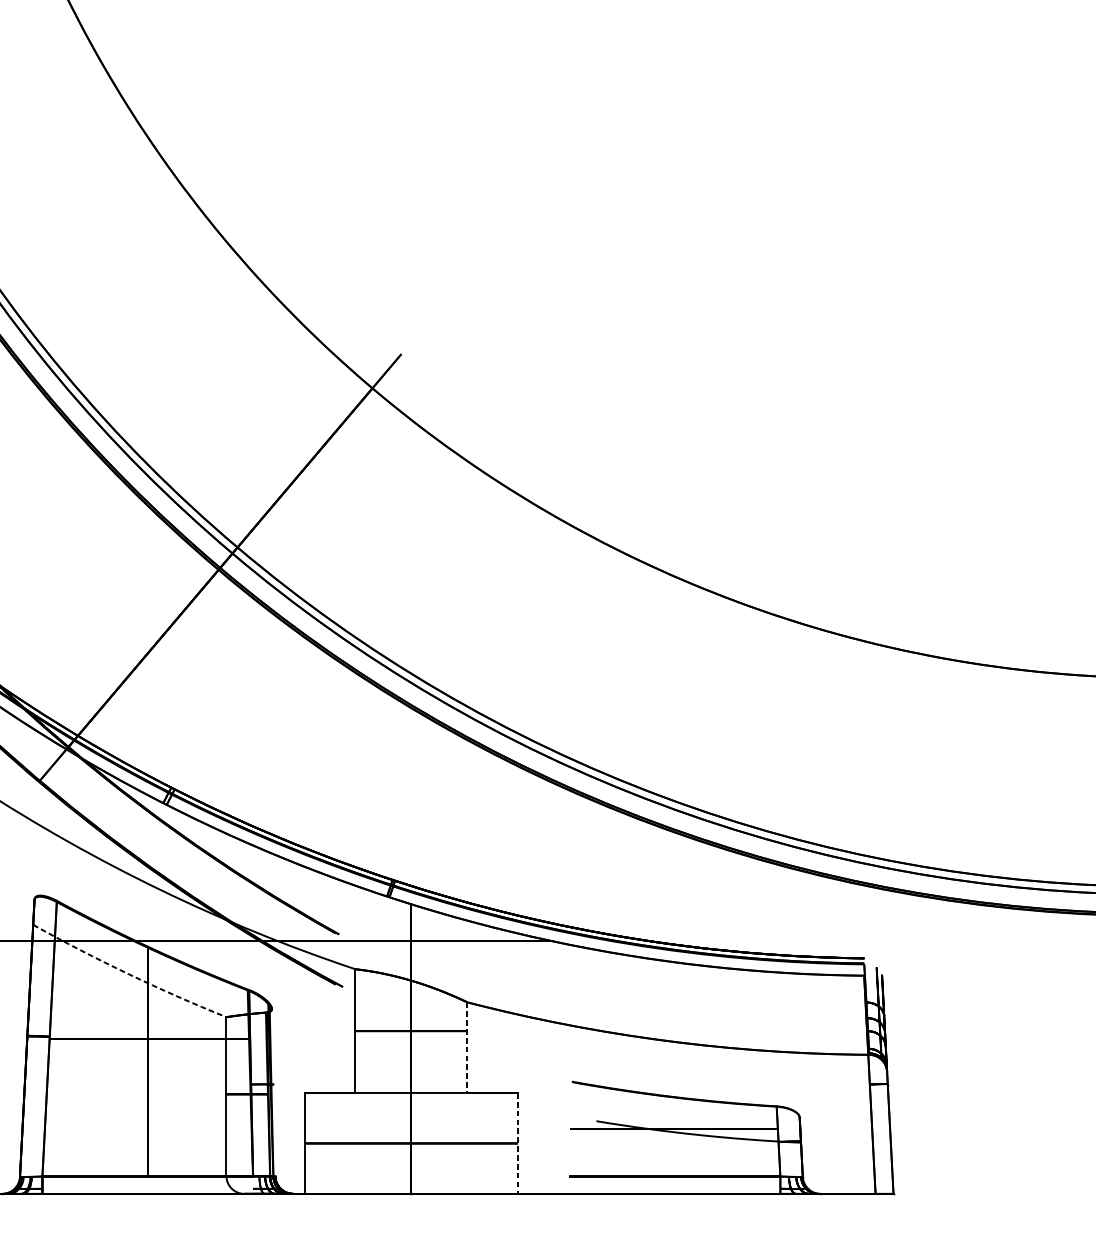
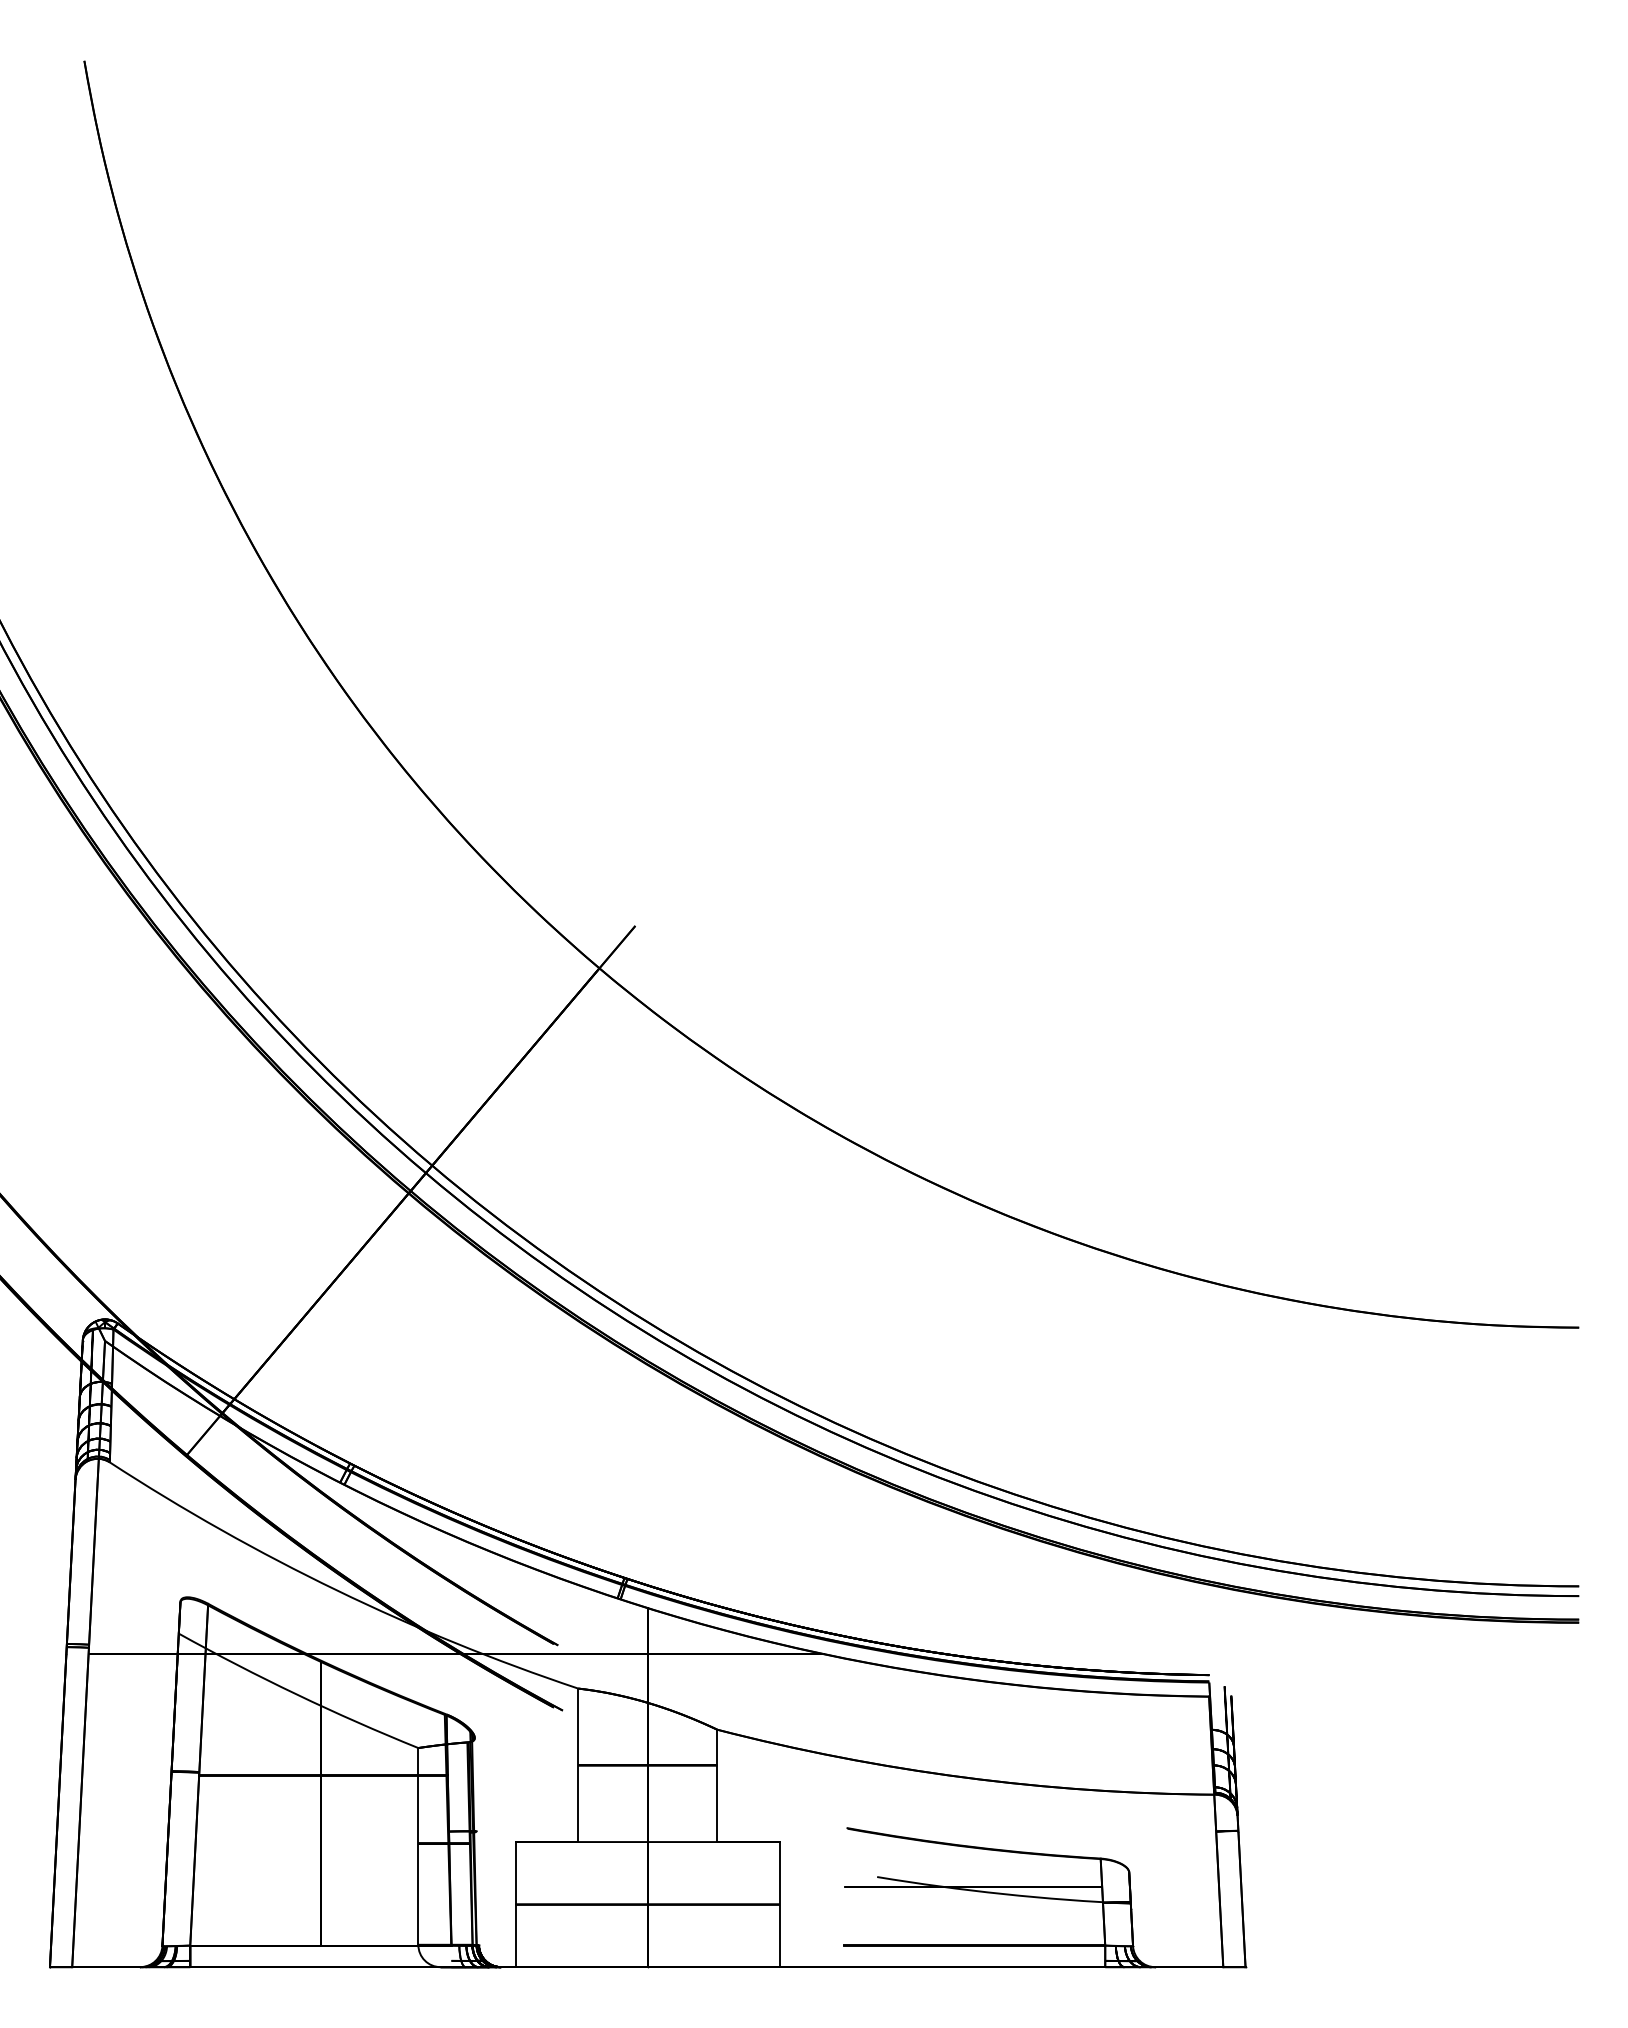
arc: (128, 973) -> (296, 1694), dashed -> solid
line: (467, 1048) -> (717, 1786), dashed -> solid
line: (517, 1143) -> (779, 1904), dashed -> solid

